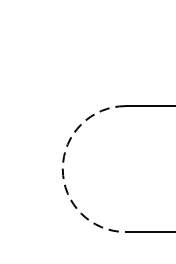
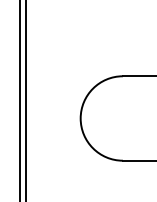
arc: (62, 169) -> (80, 118), dashed -> solid

